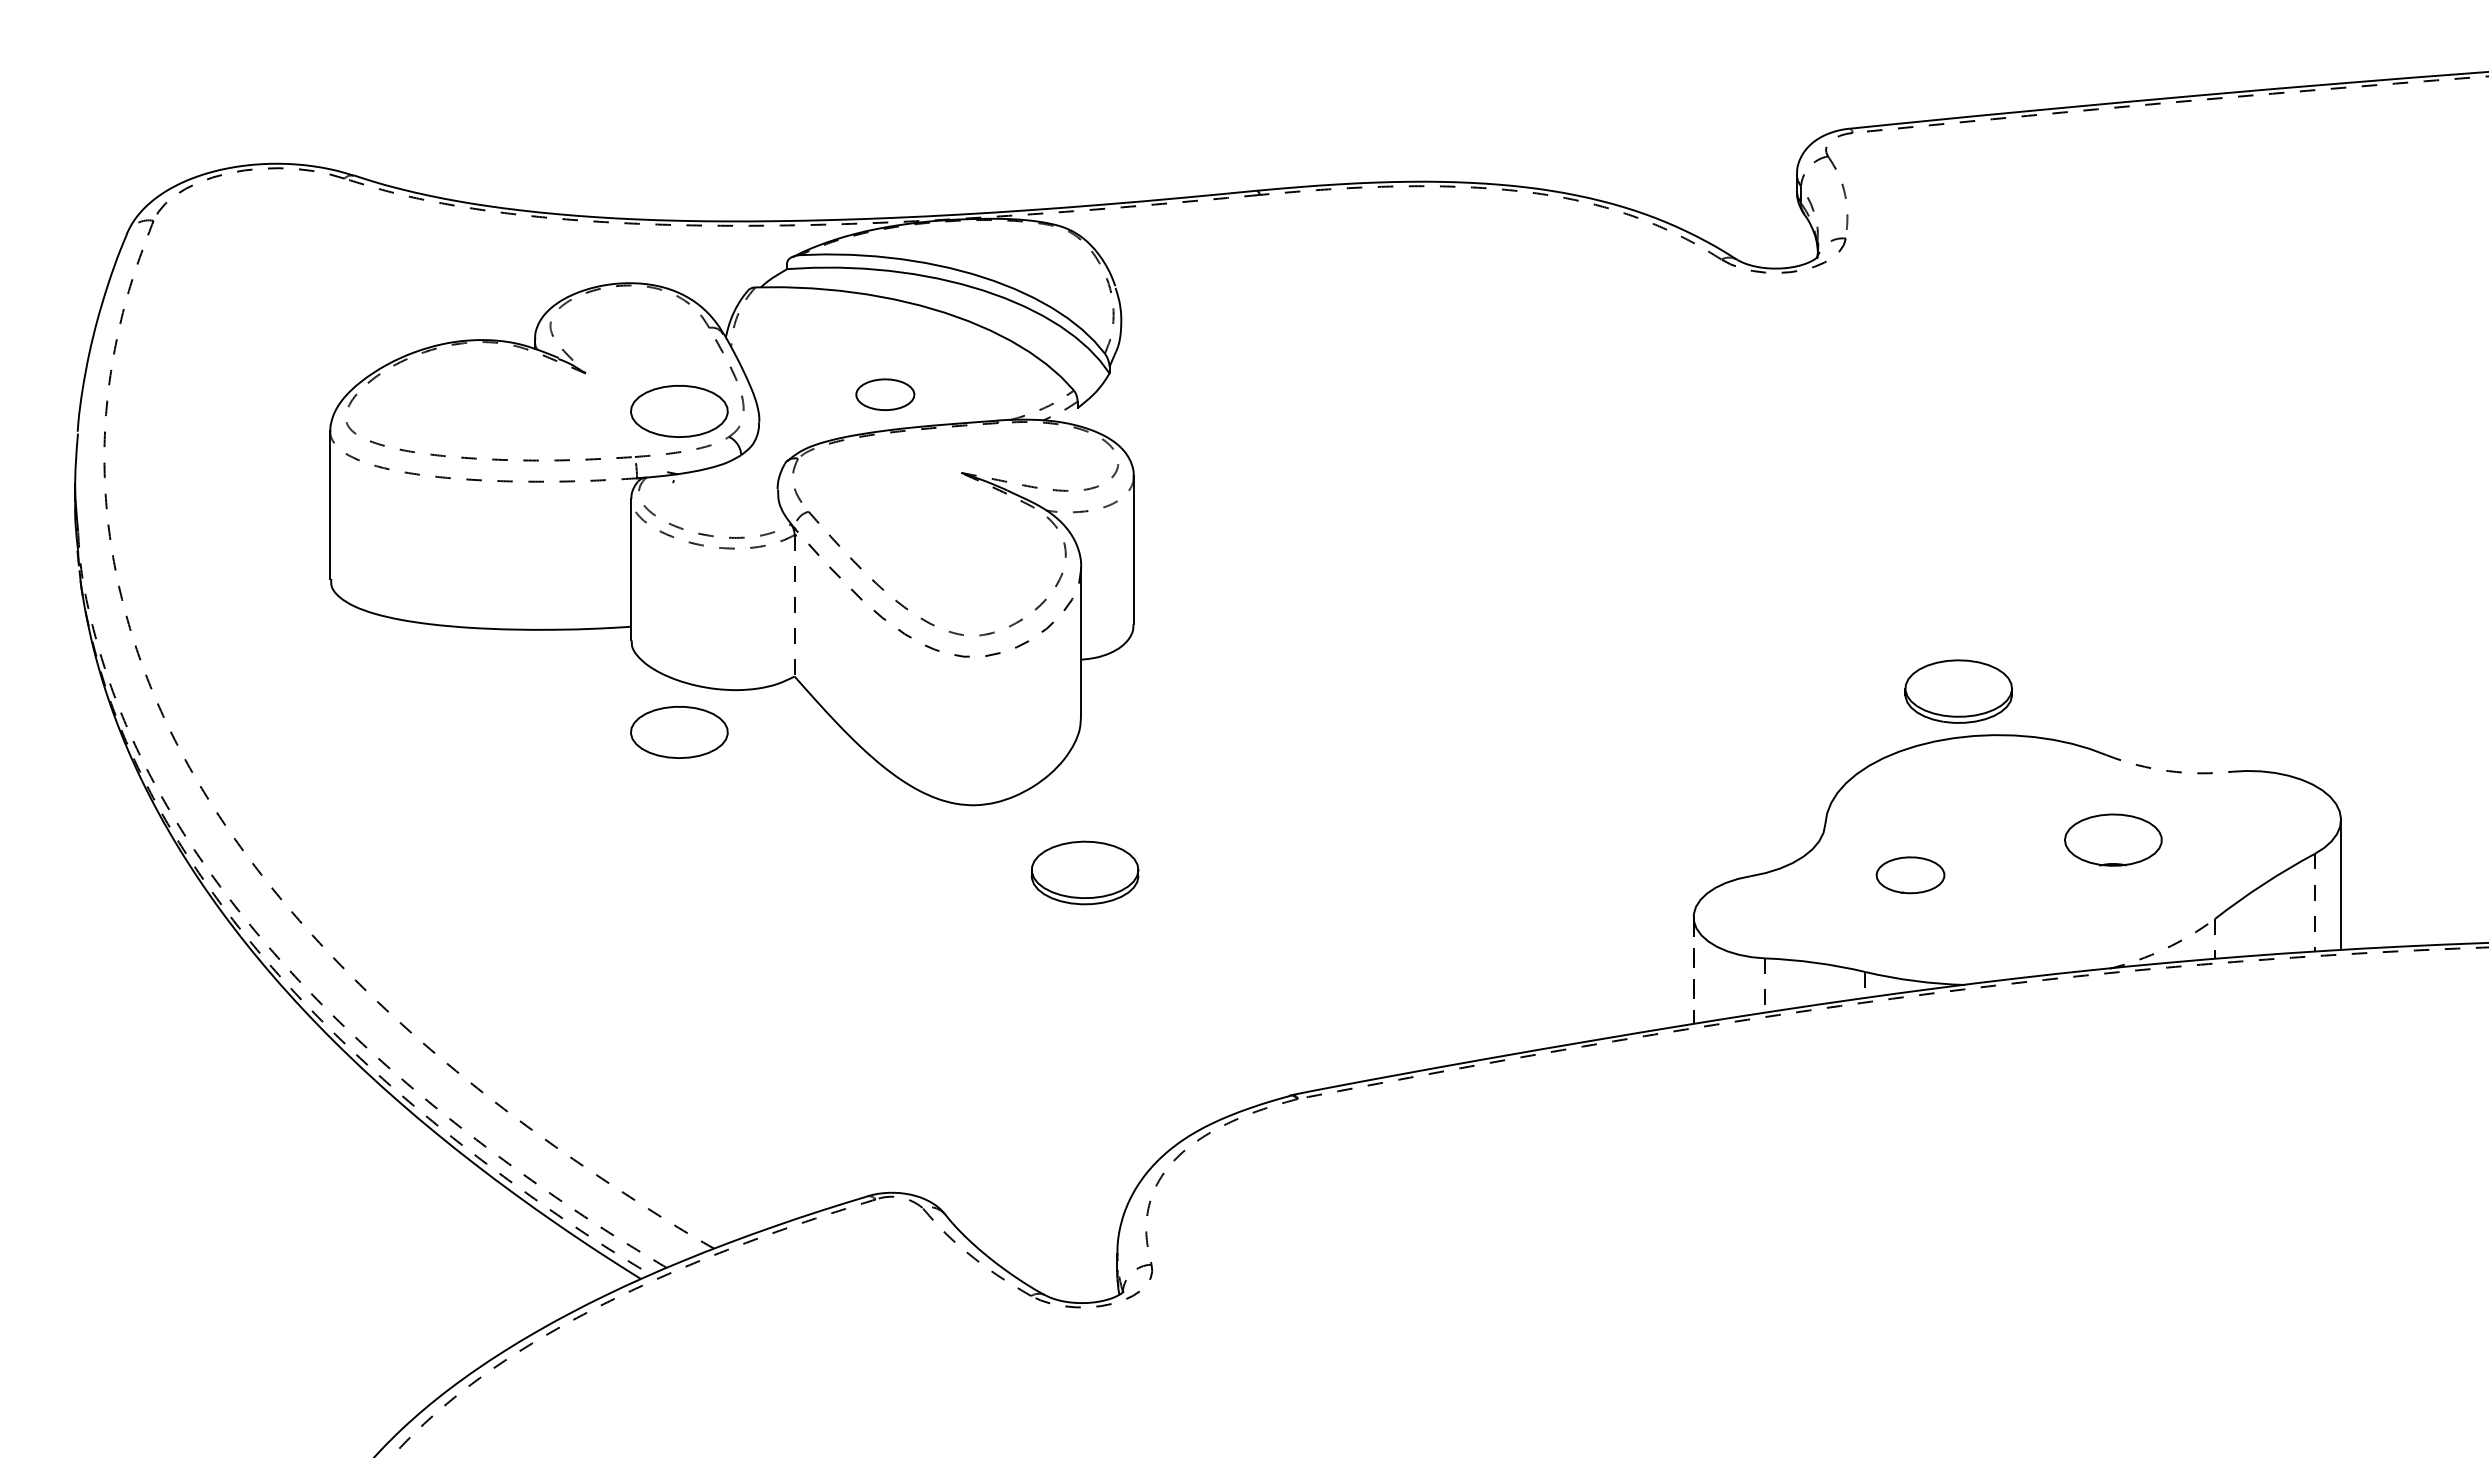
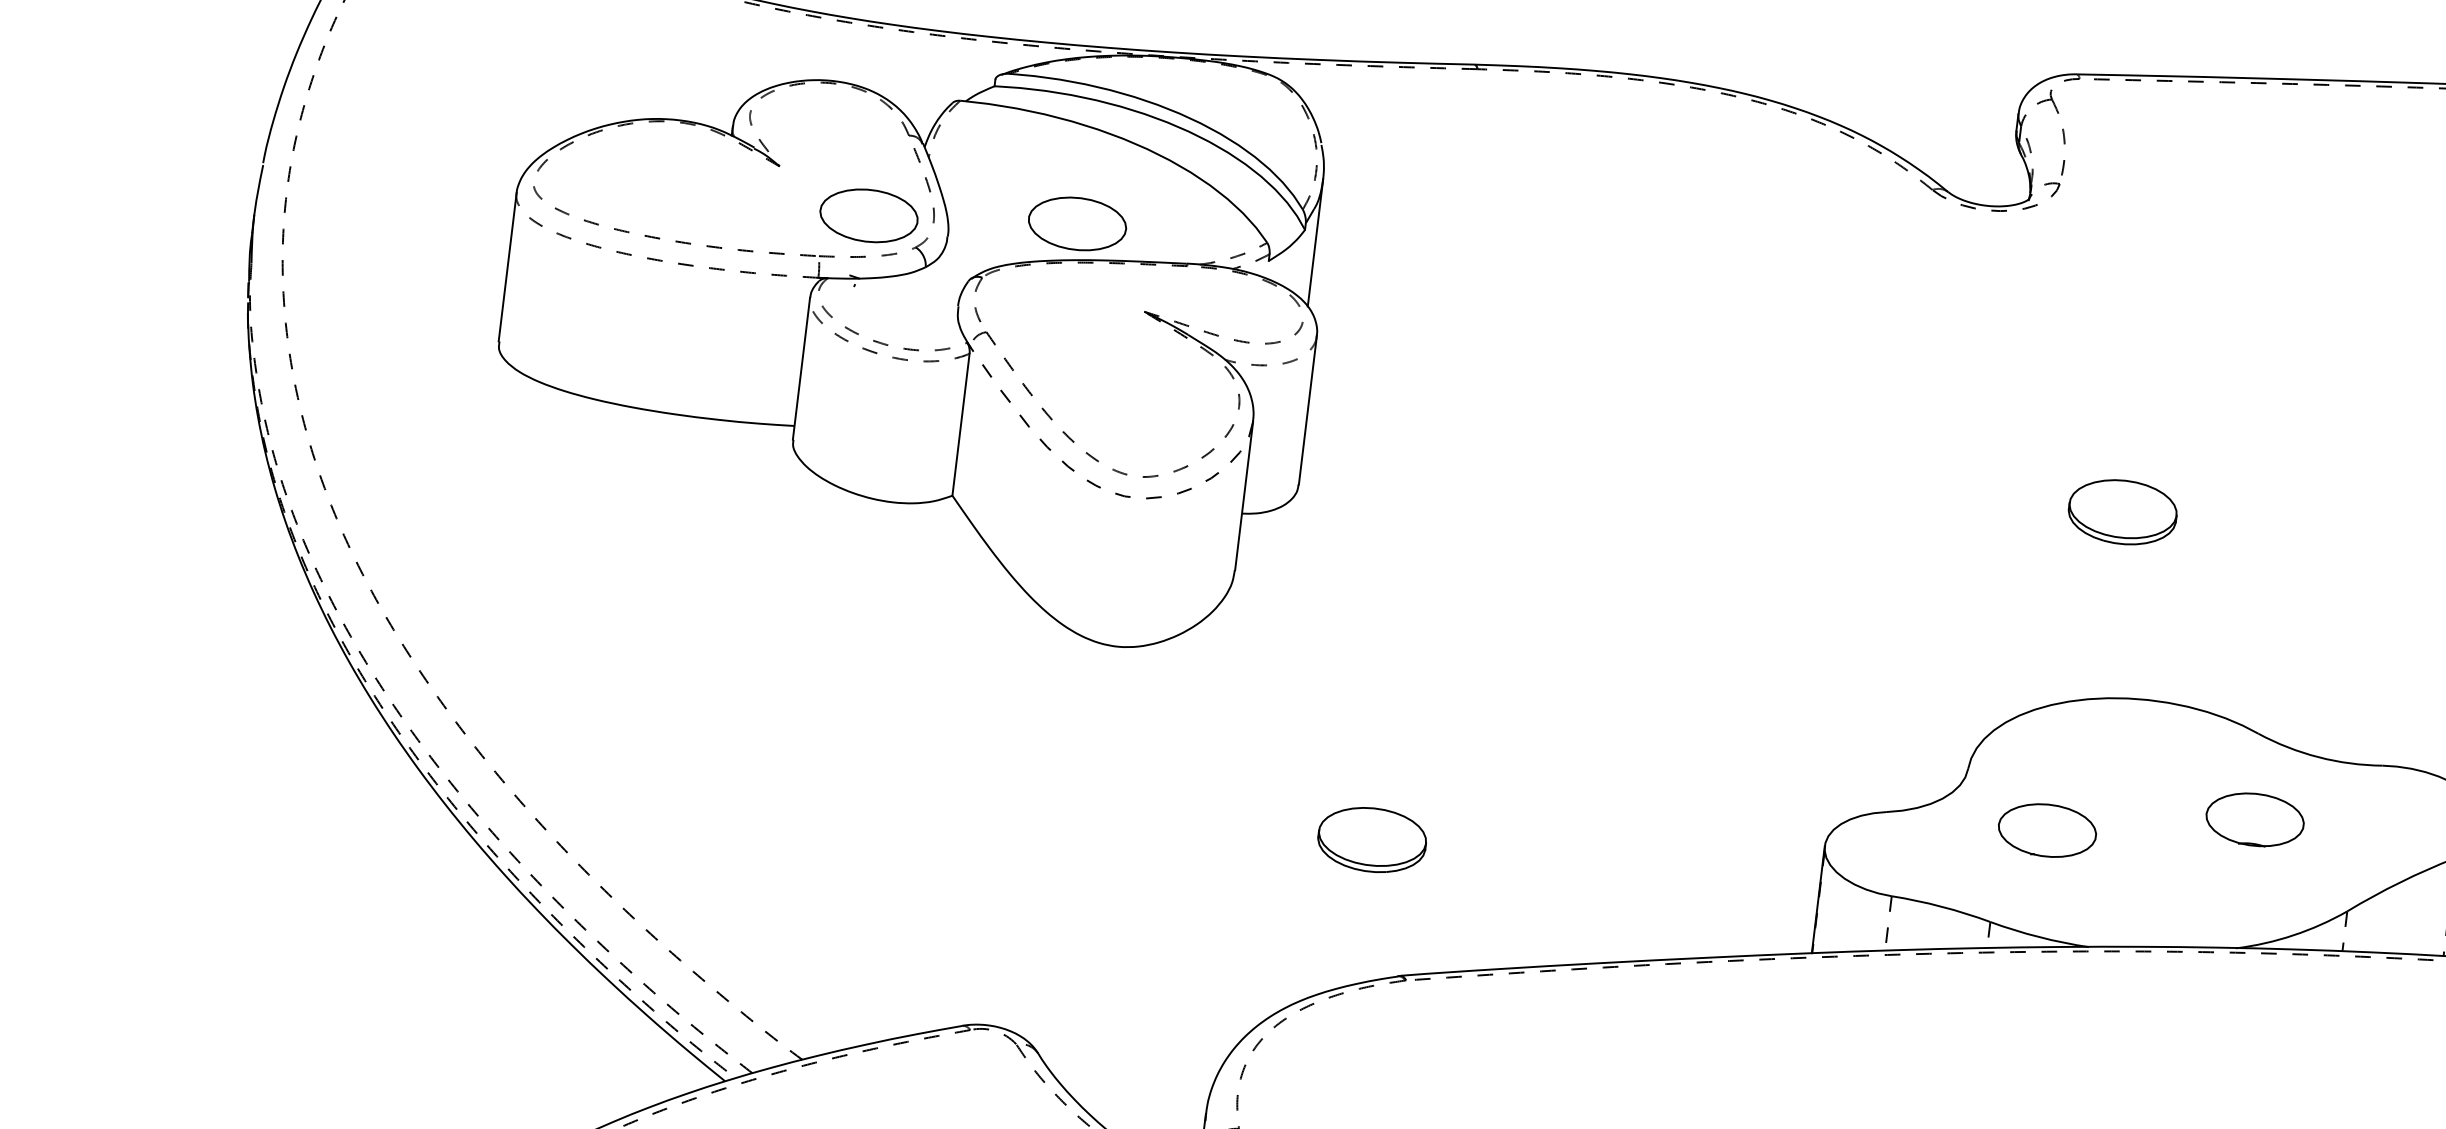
line: (1121, 384) -> (1315, 242), added
part: (885, 394) -> (1077, 223), size x1.67
line: (794, 605) -> (960, 424), dashed -> solid
part: (1958, 691) -> (2122, 512), moved
part: (679, 732) -> (830, 537), removed
arc: (2168, 771) -> (2318, 757), dashed -> solid
part: (1084, 872) -> (1371, 839), moved
part: (1910, 874) -> (2047, 829), size x1.43
arc: (2164, 949) -> (2293, 935), dashed -> solid
line: (1693, 971) -> (1818, 900), dashed -> solid

